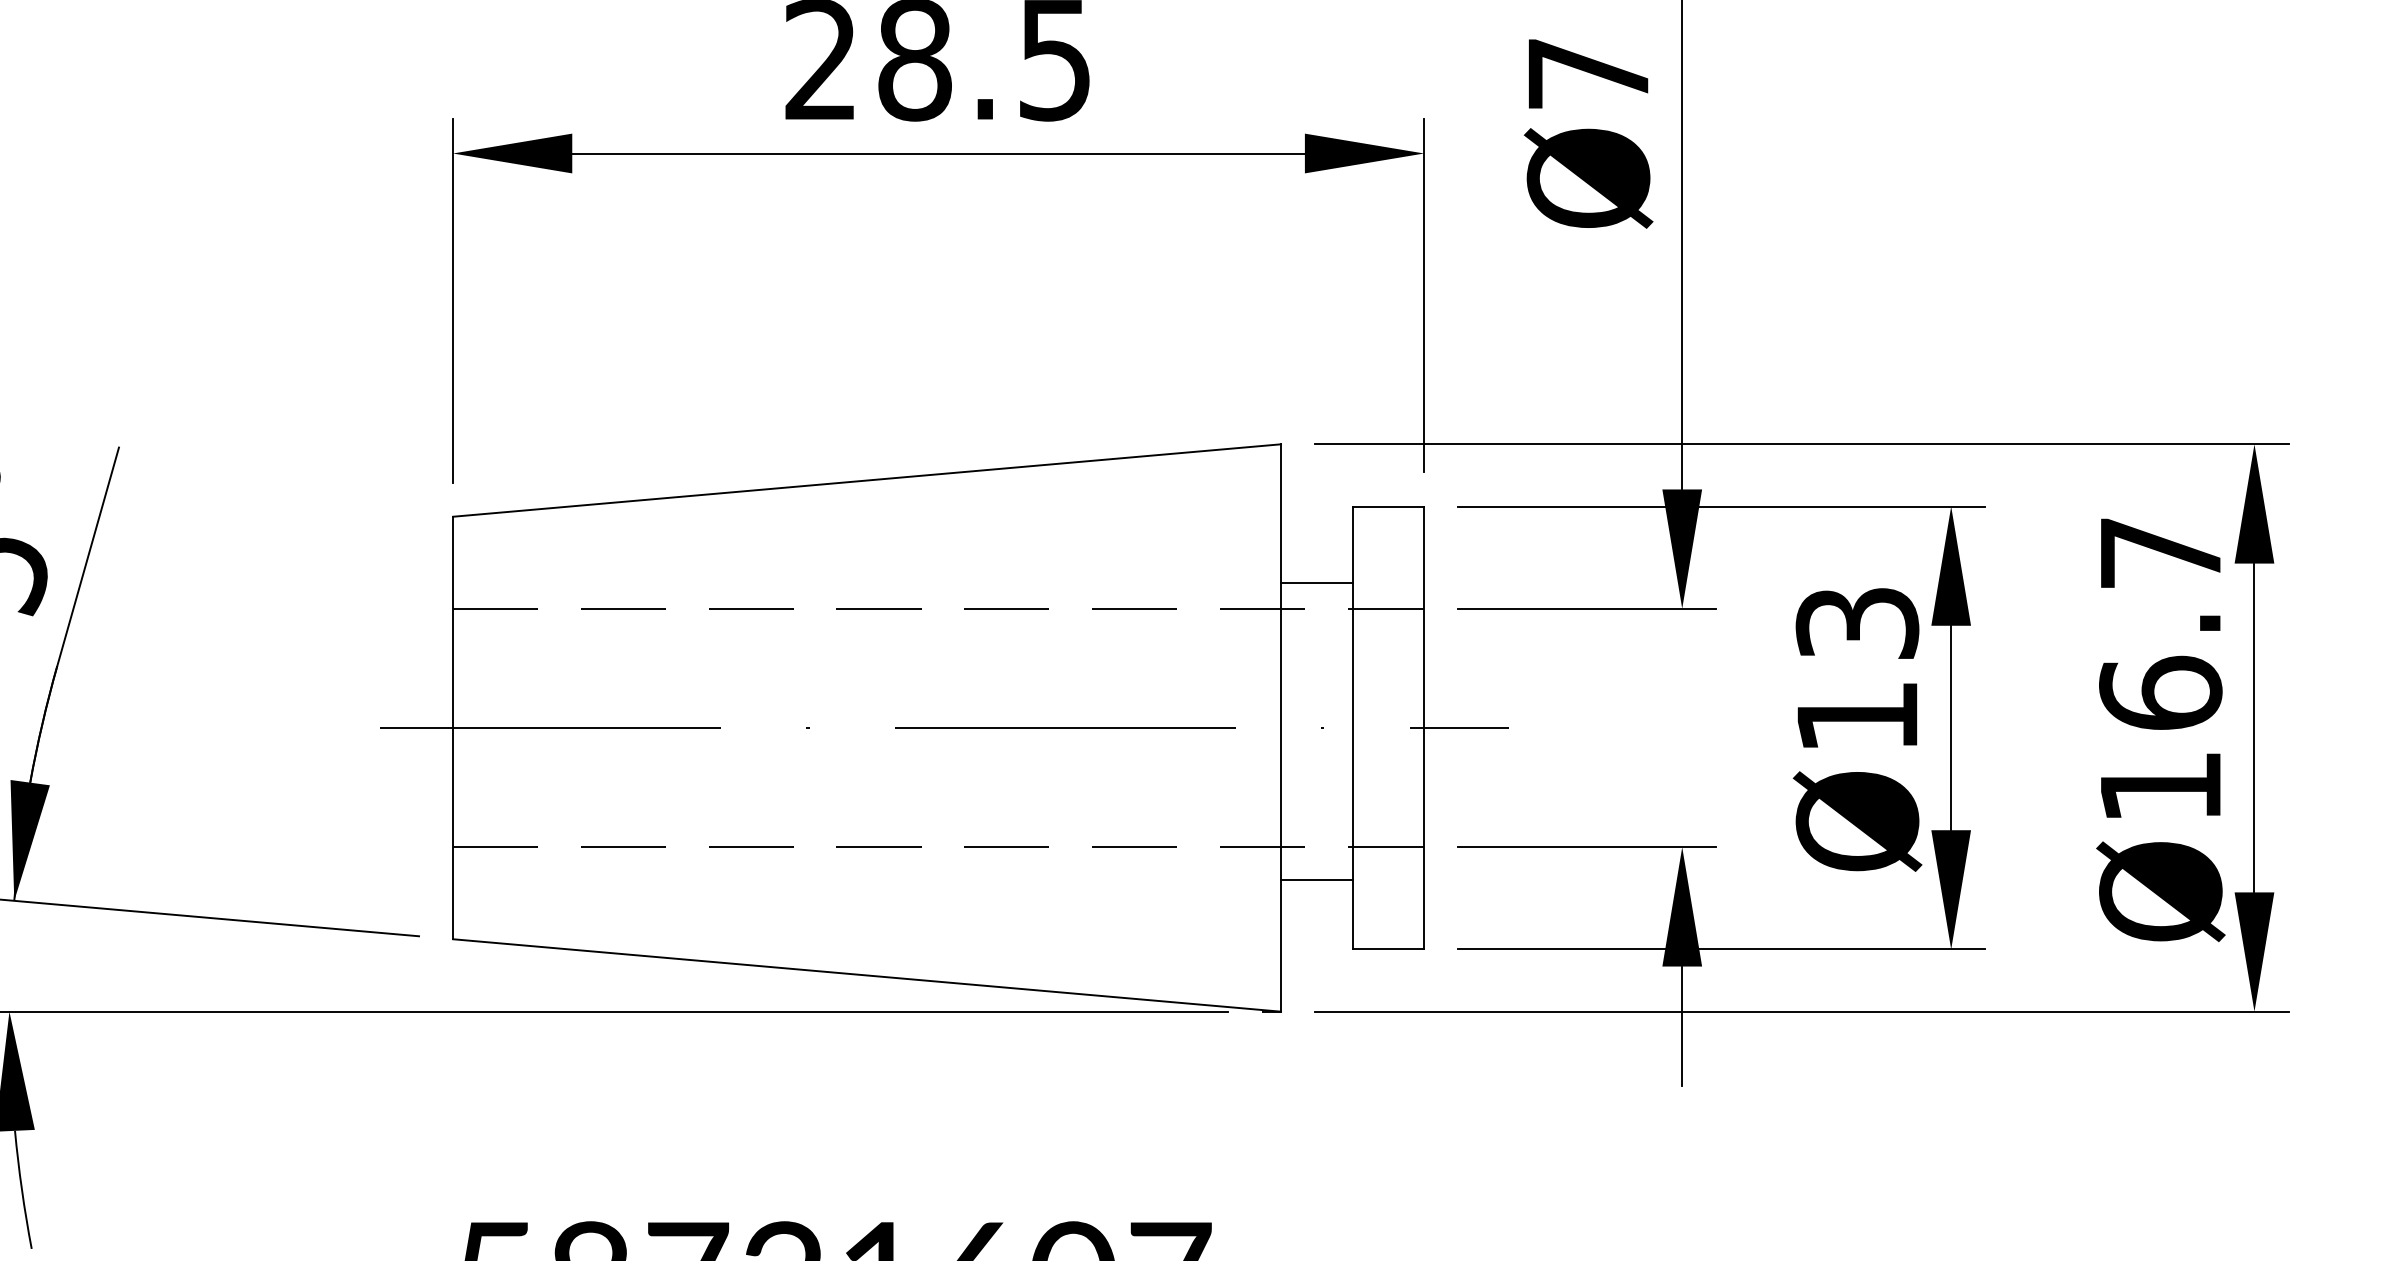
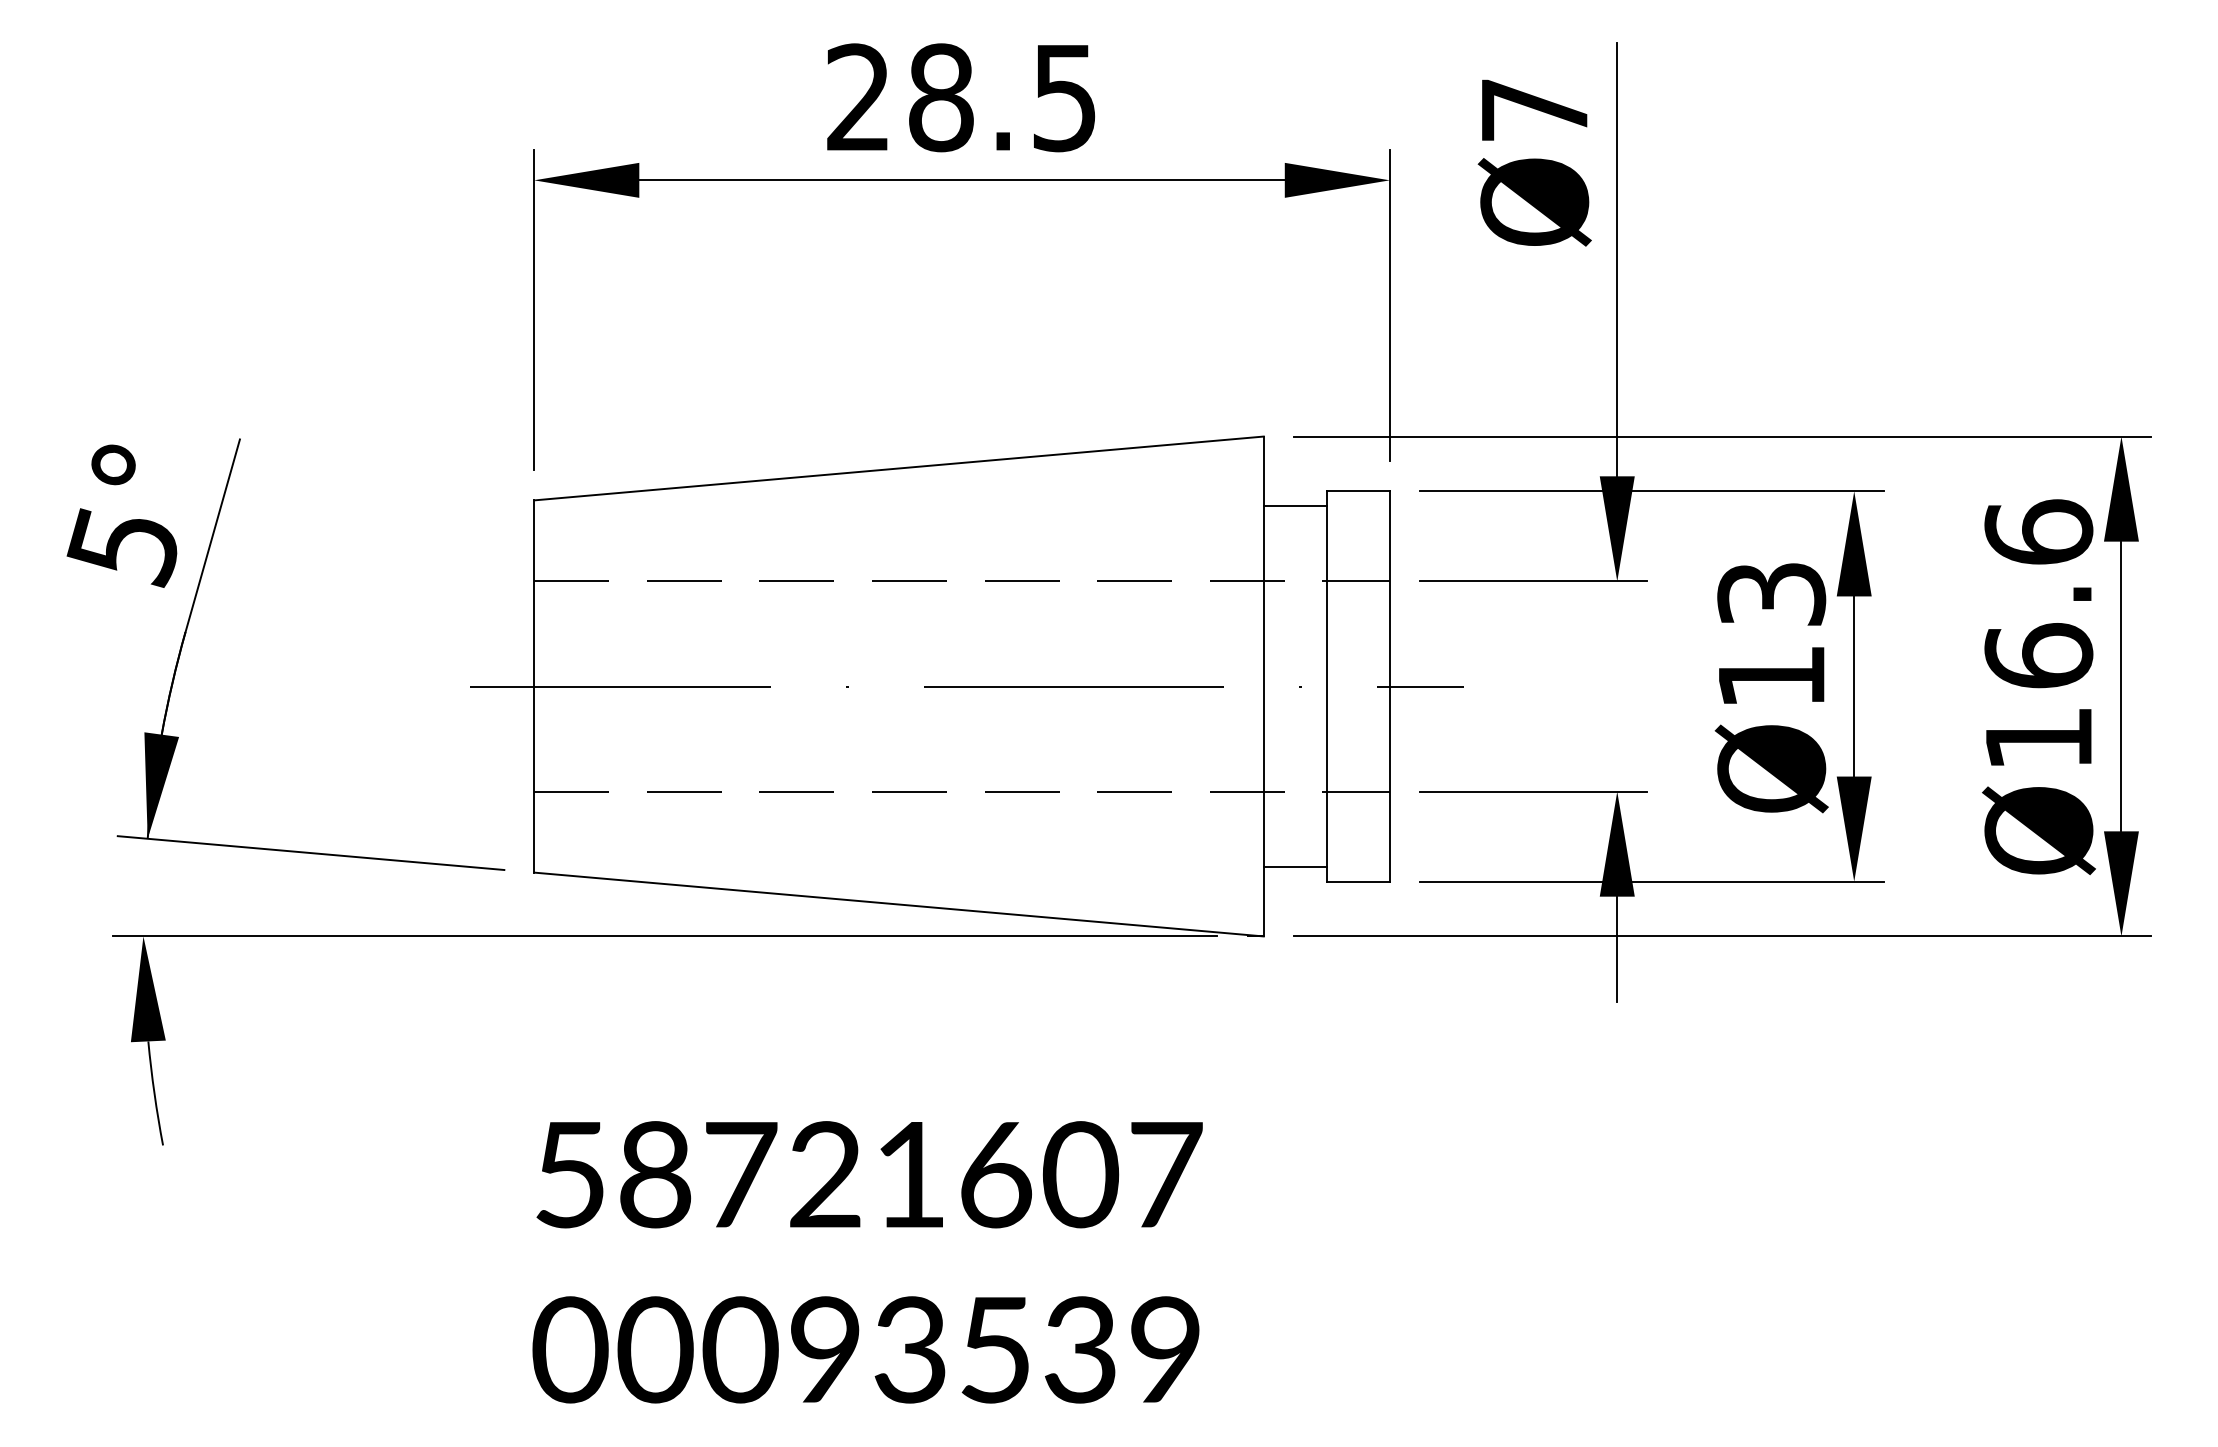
text: (2160, 552) -> (2038, 531), Ø16.7 -> Ø16.6
line: (1315, 582) -> (1294, 506), moved
line: (1315, 880) -> (1294, 866), moved

